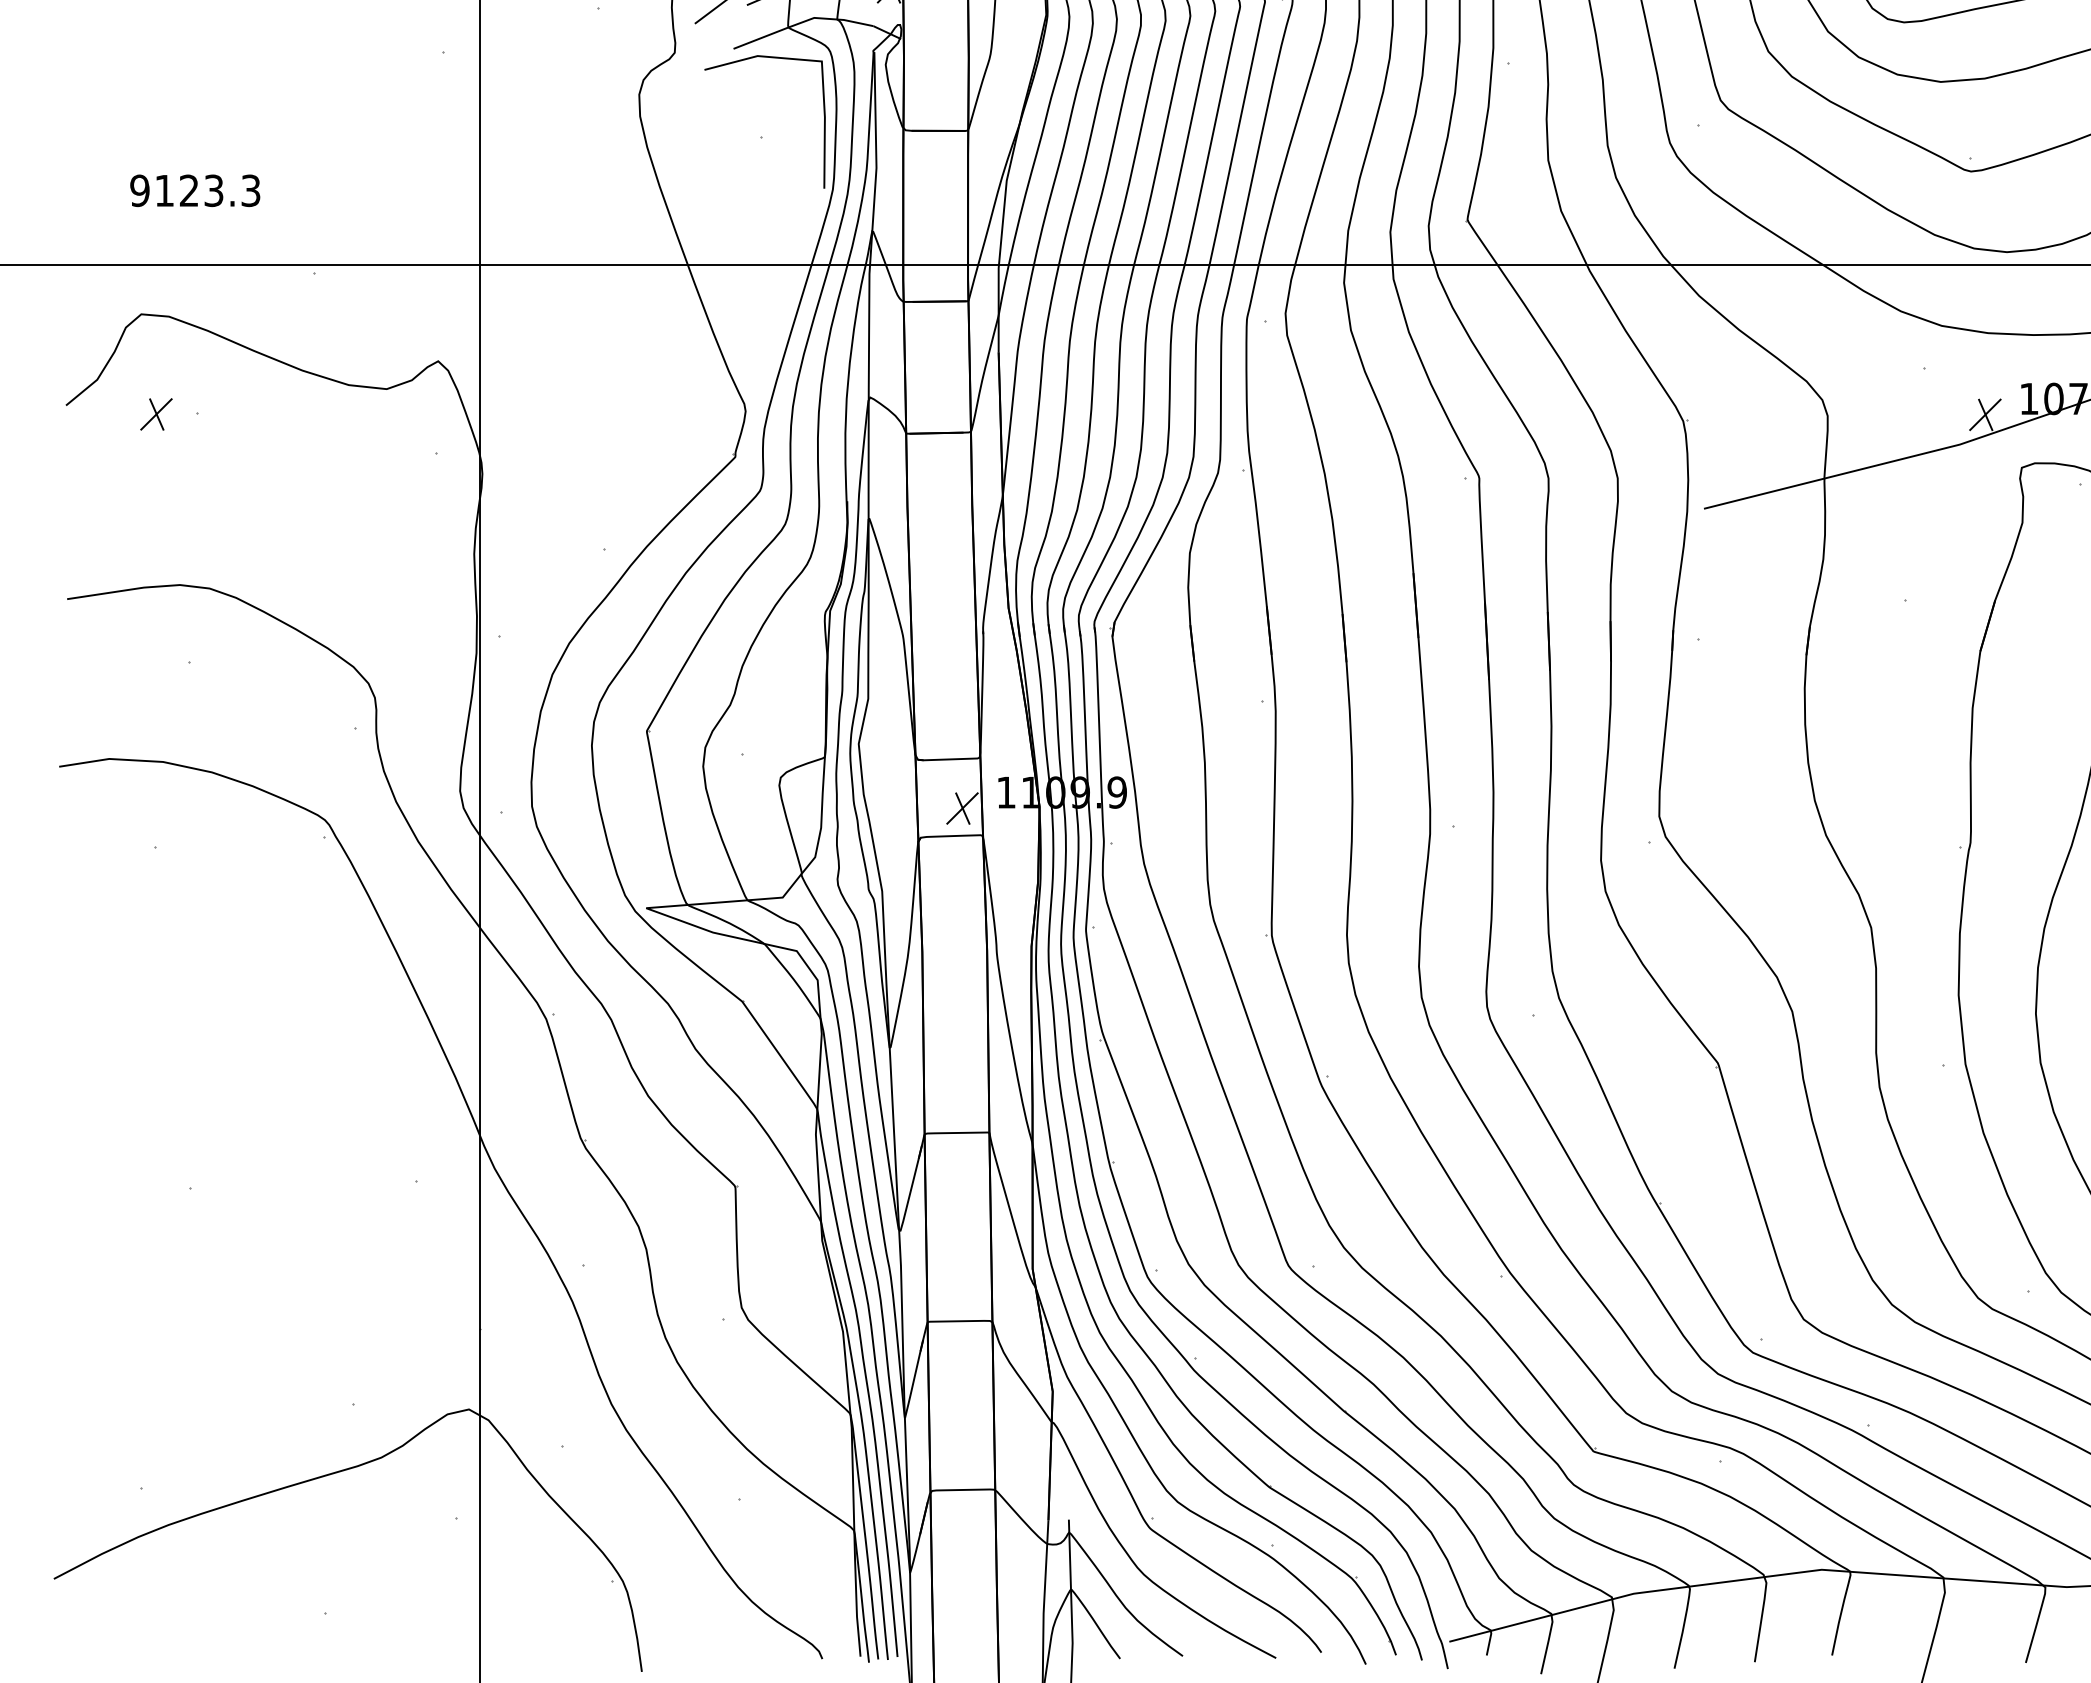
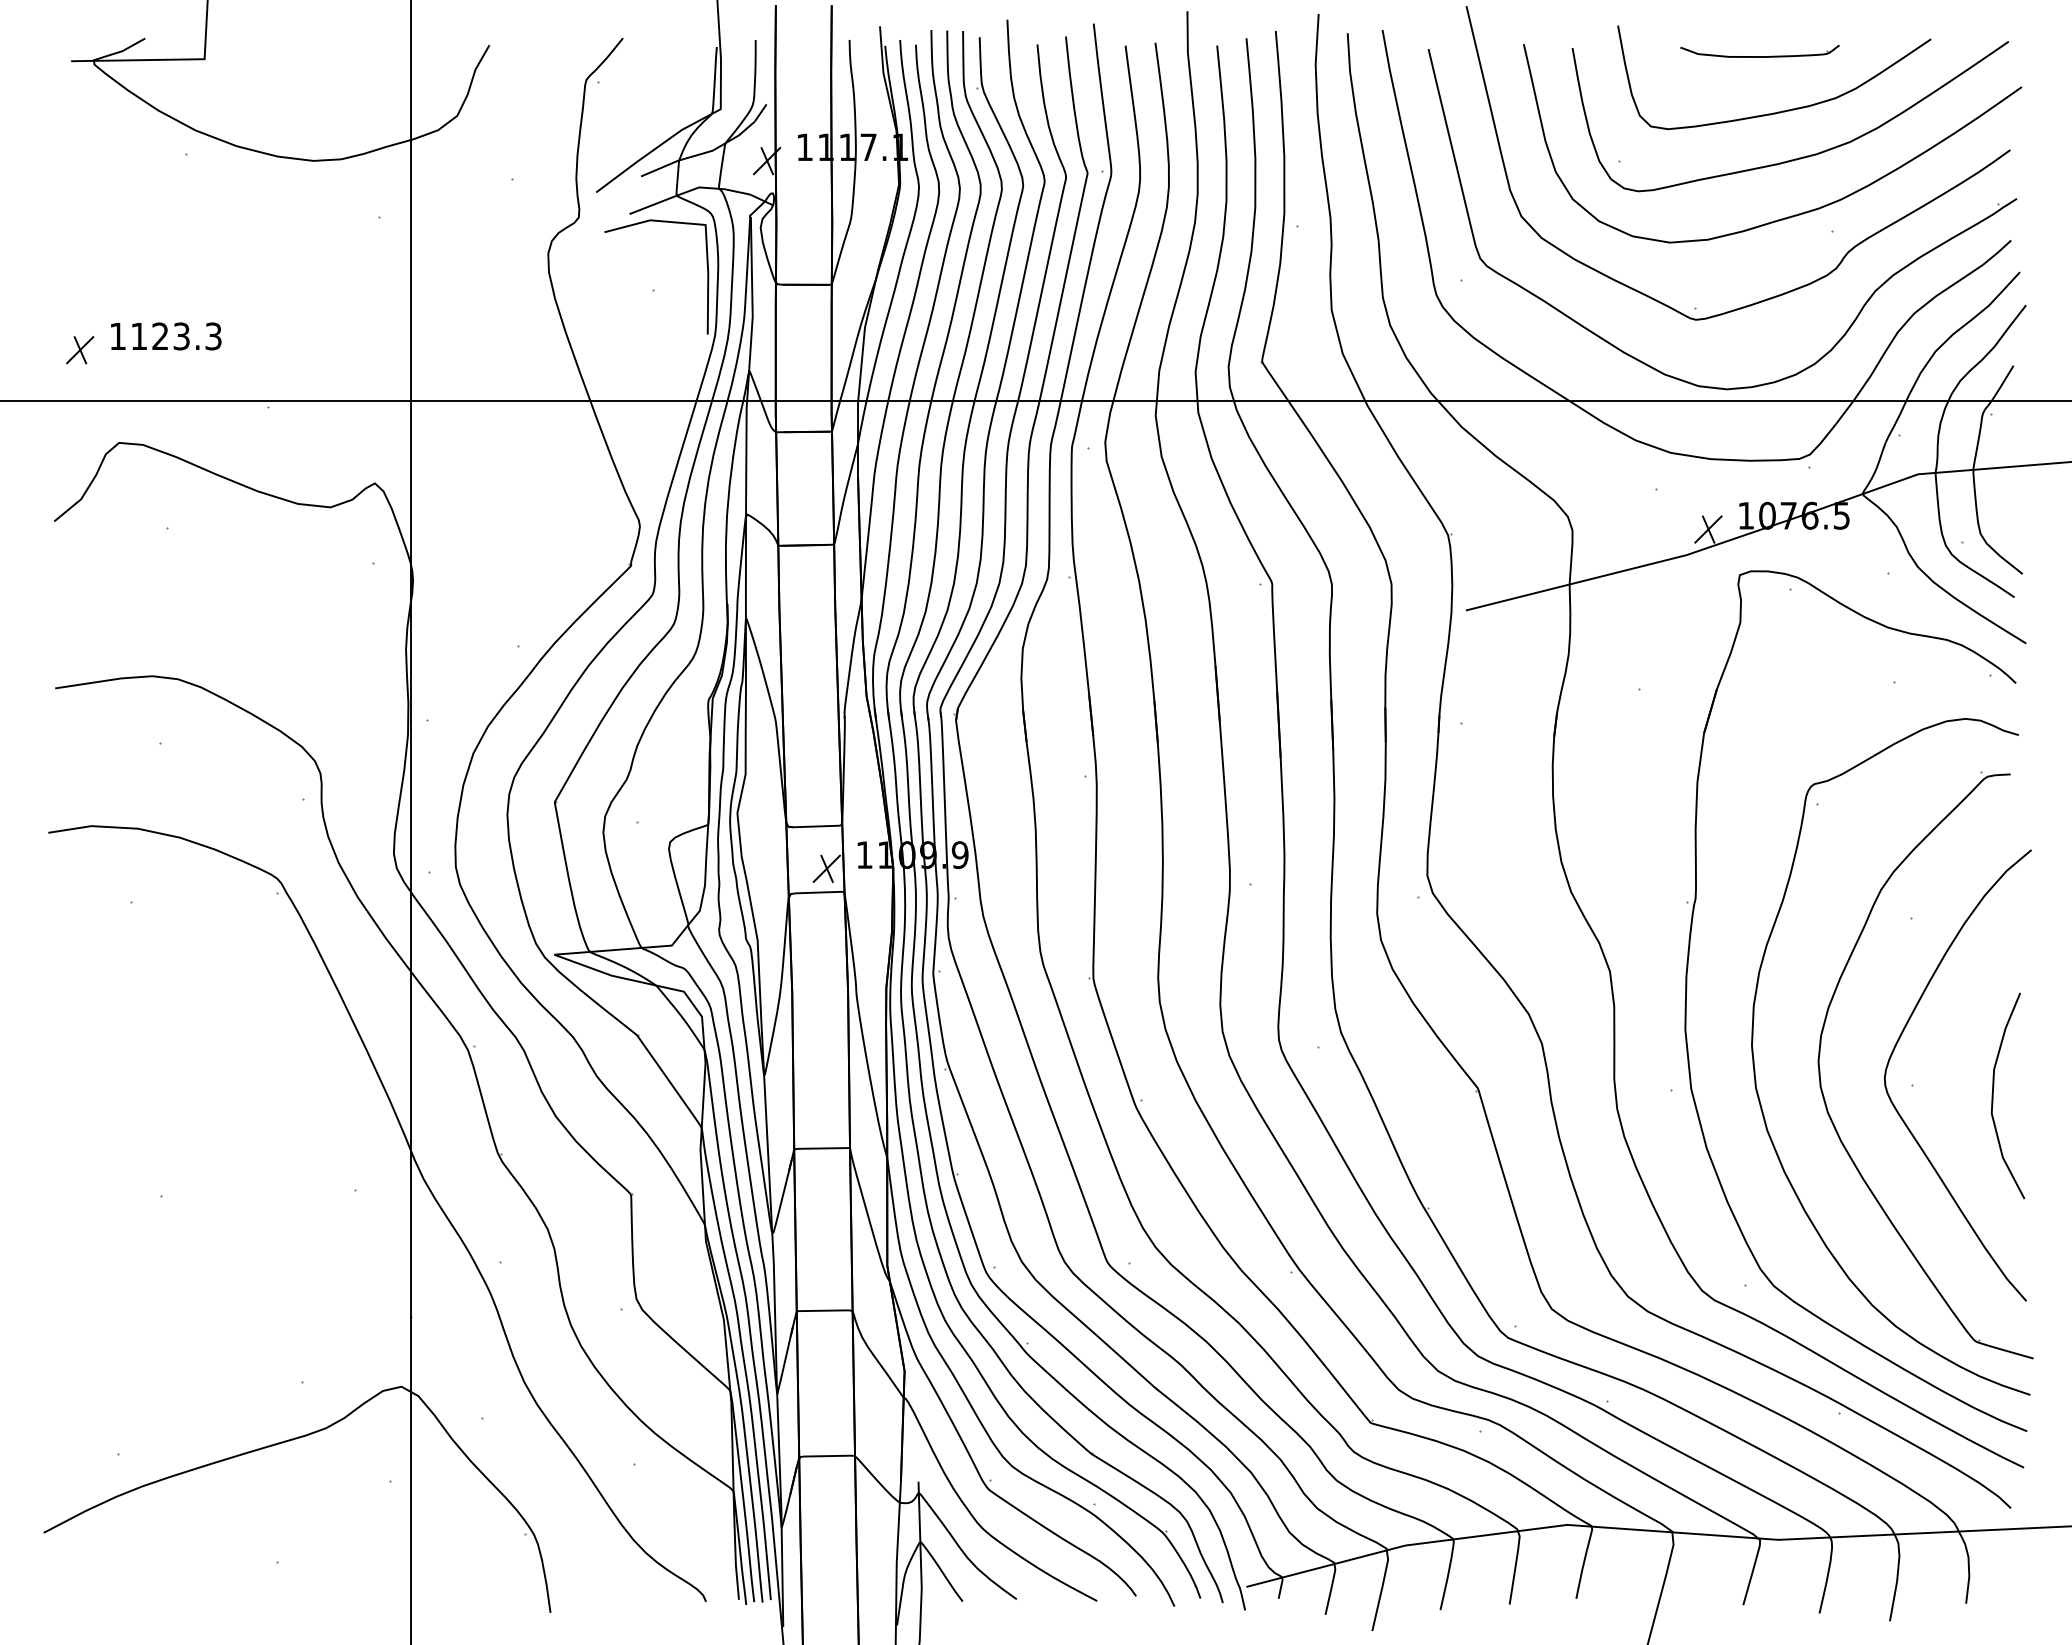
text: (139, 190) -> (117, 336), 9123.3 -> 1123.3
part: (156, 414) -> (80, 350), moved

